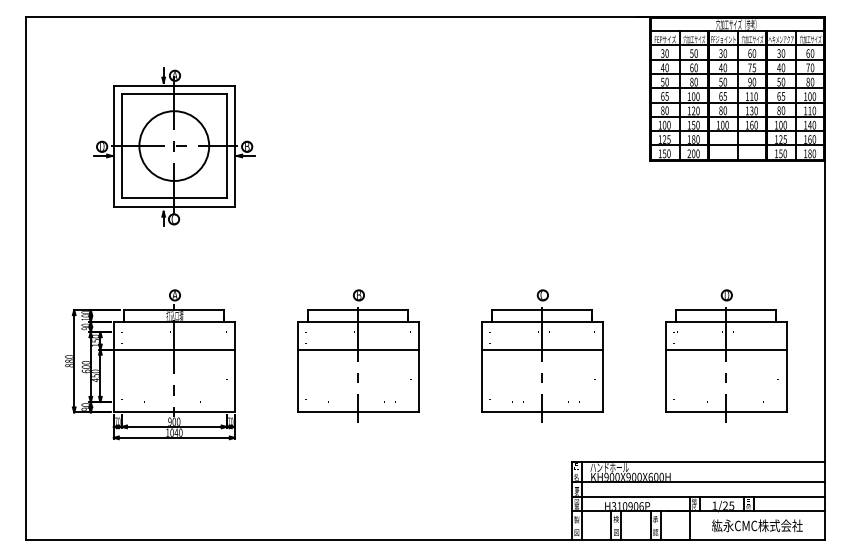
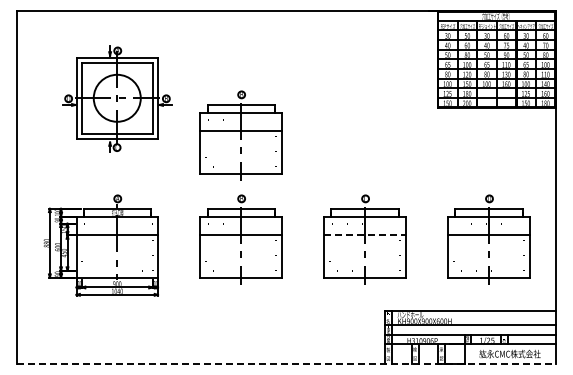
part: (357, 201) -> (240, 135), added
line: (542, 349) -> (365, 235), solid -> dashed
line: (425, 539) -> (286, 363), solid -> dashed

